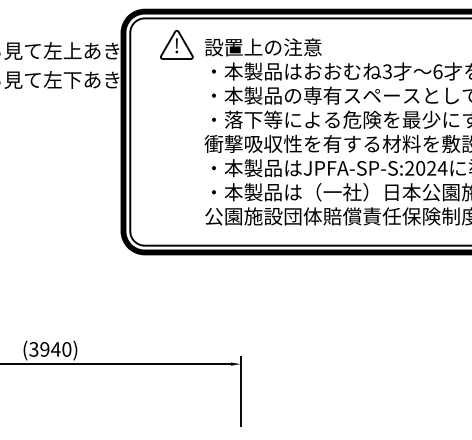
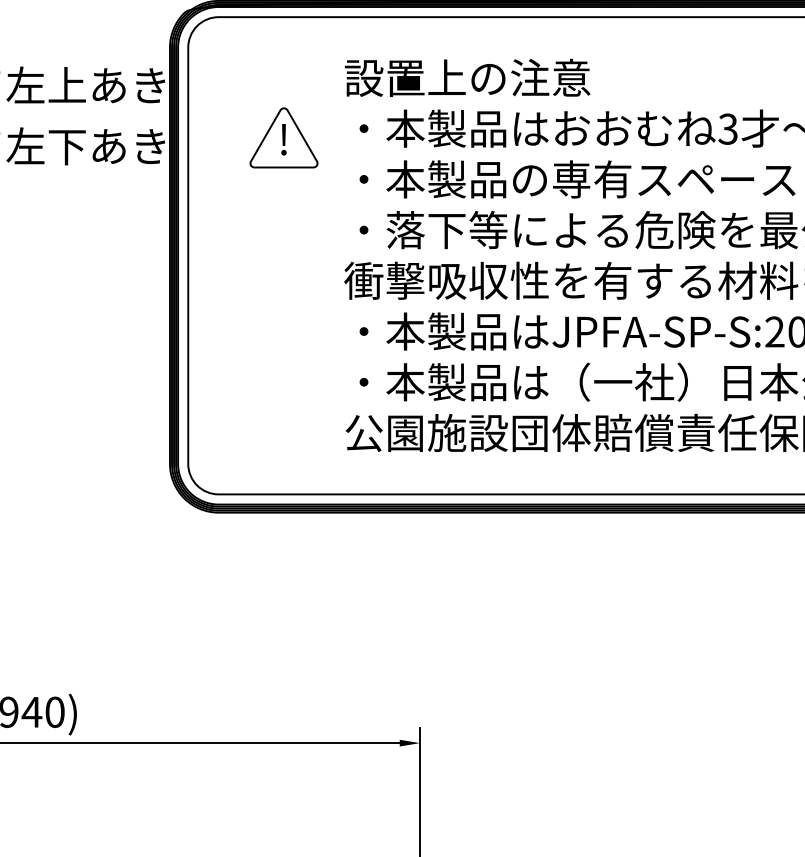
part: (176, 44) -> (283, 137), moved

